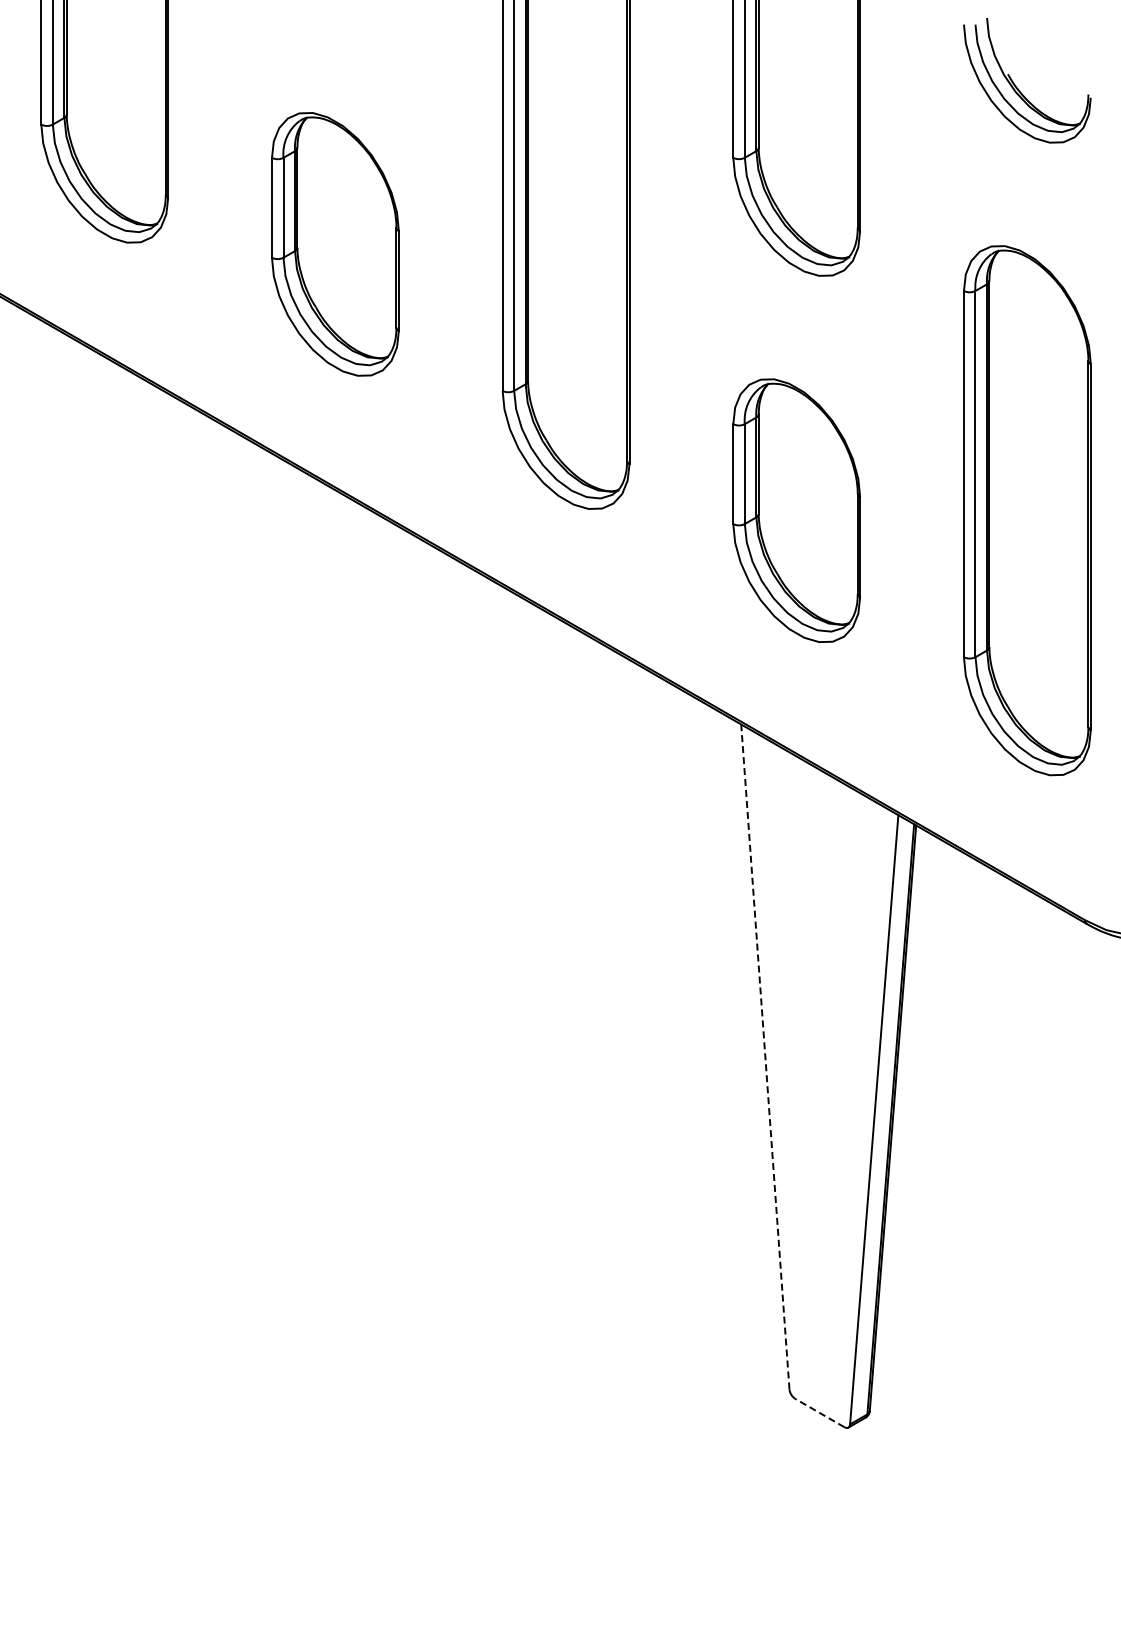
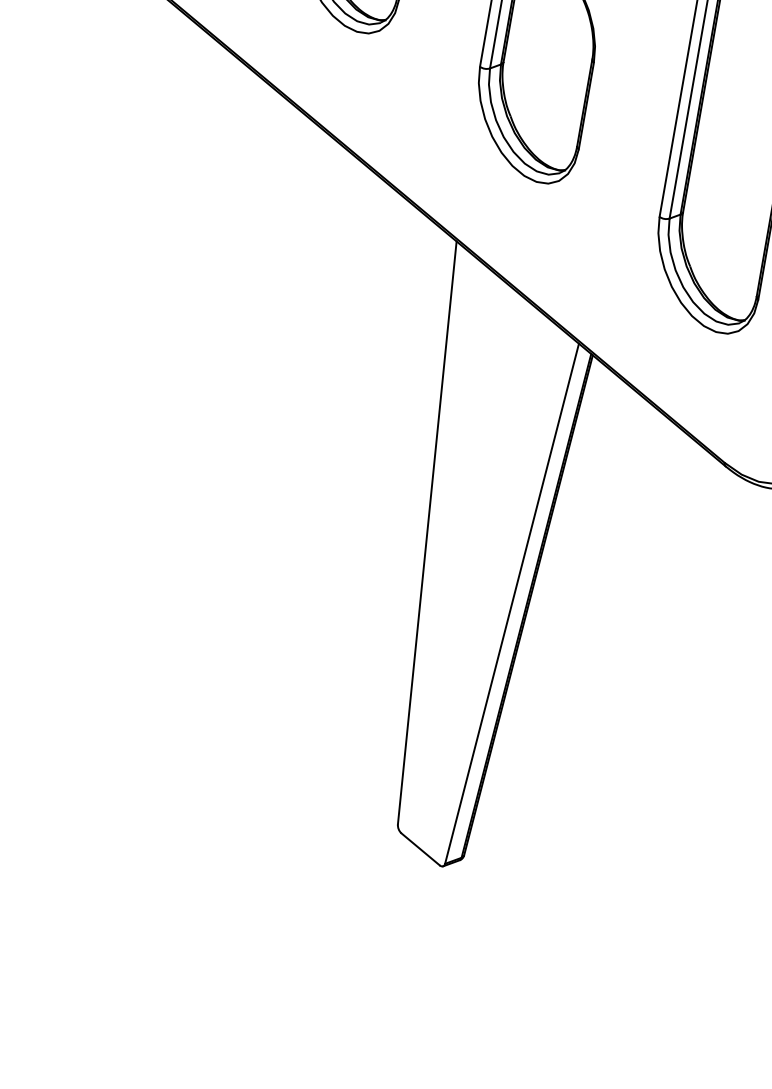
line: (765, 1056) -> (427, 532), dashed -> solid
line: (819, 1412) -> (420, 848), dashed -> solid

